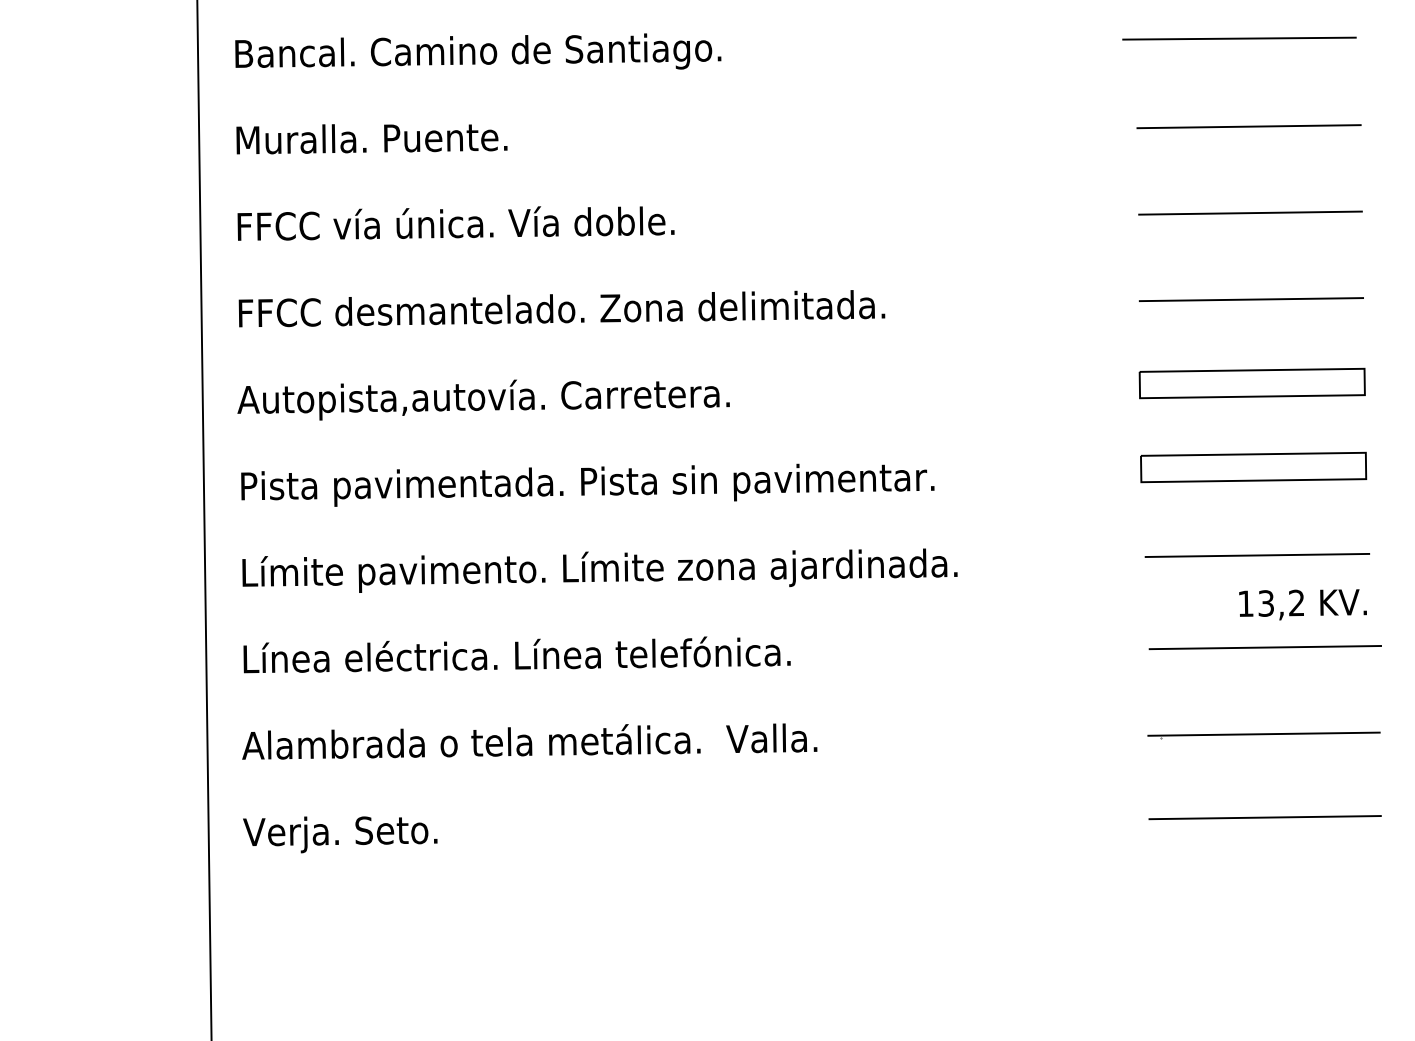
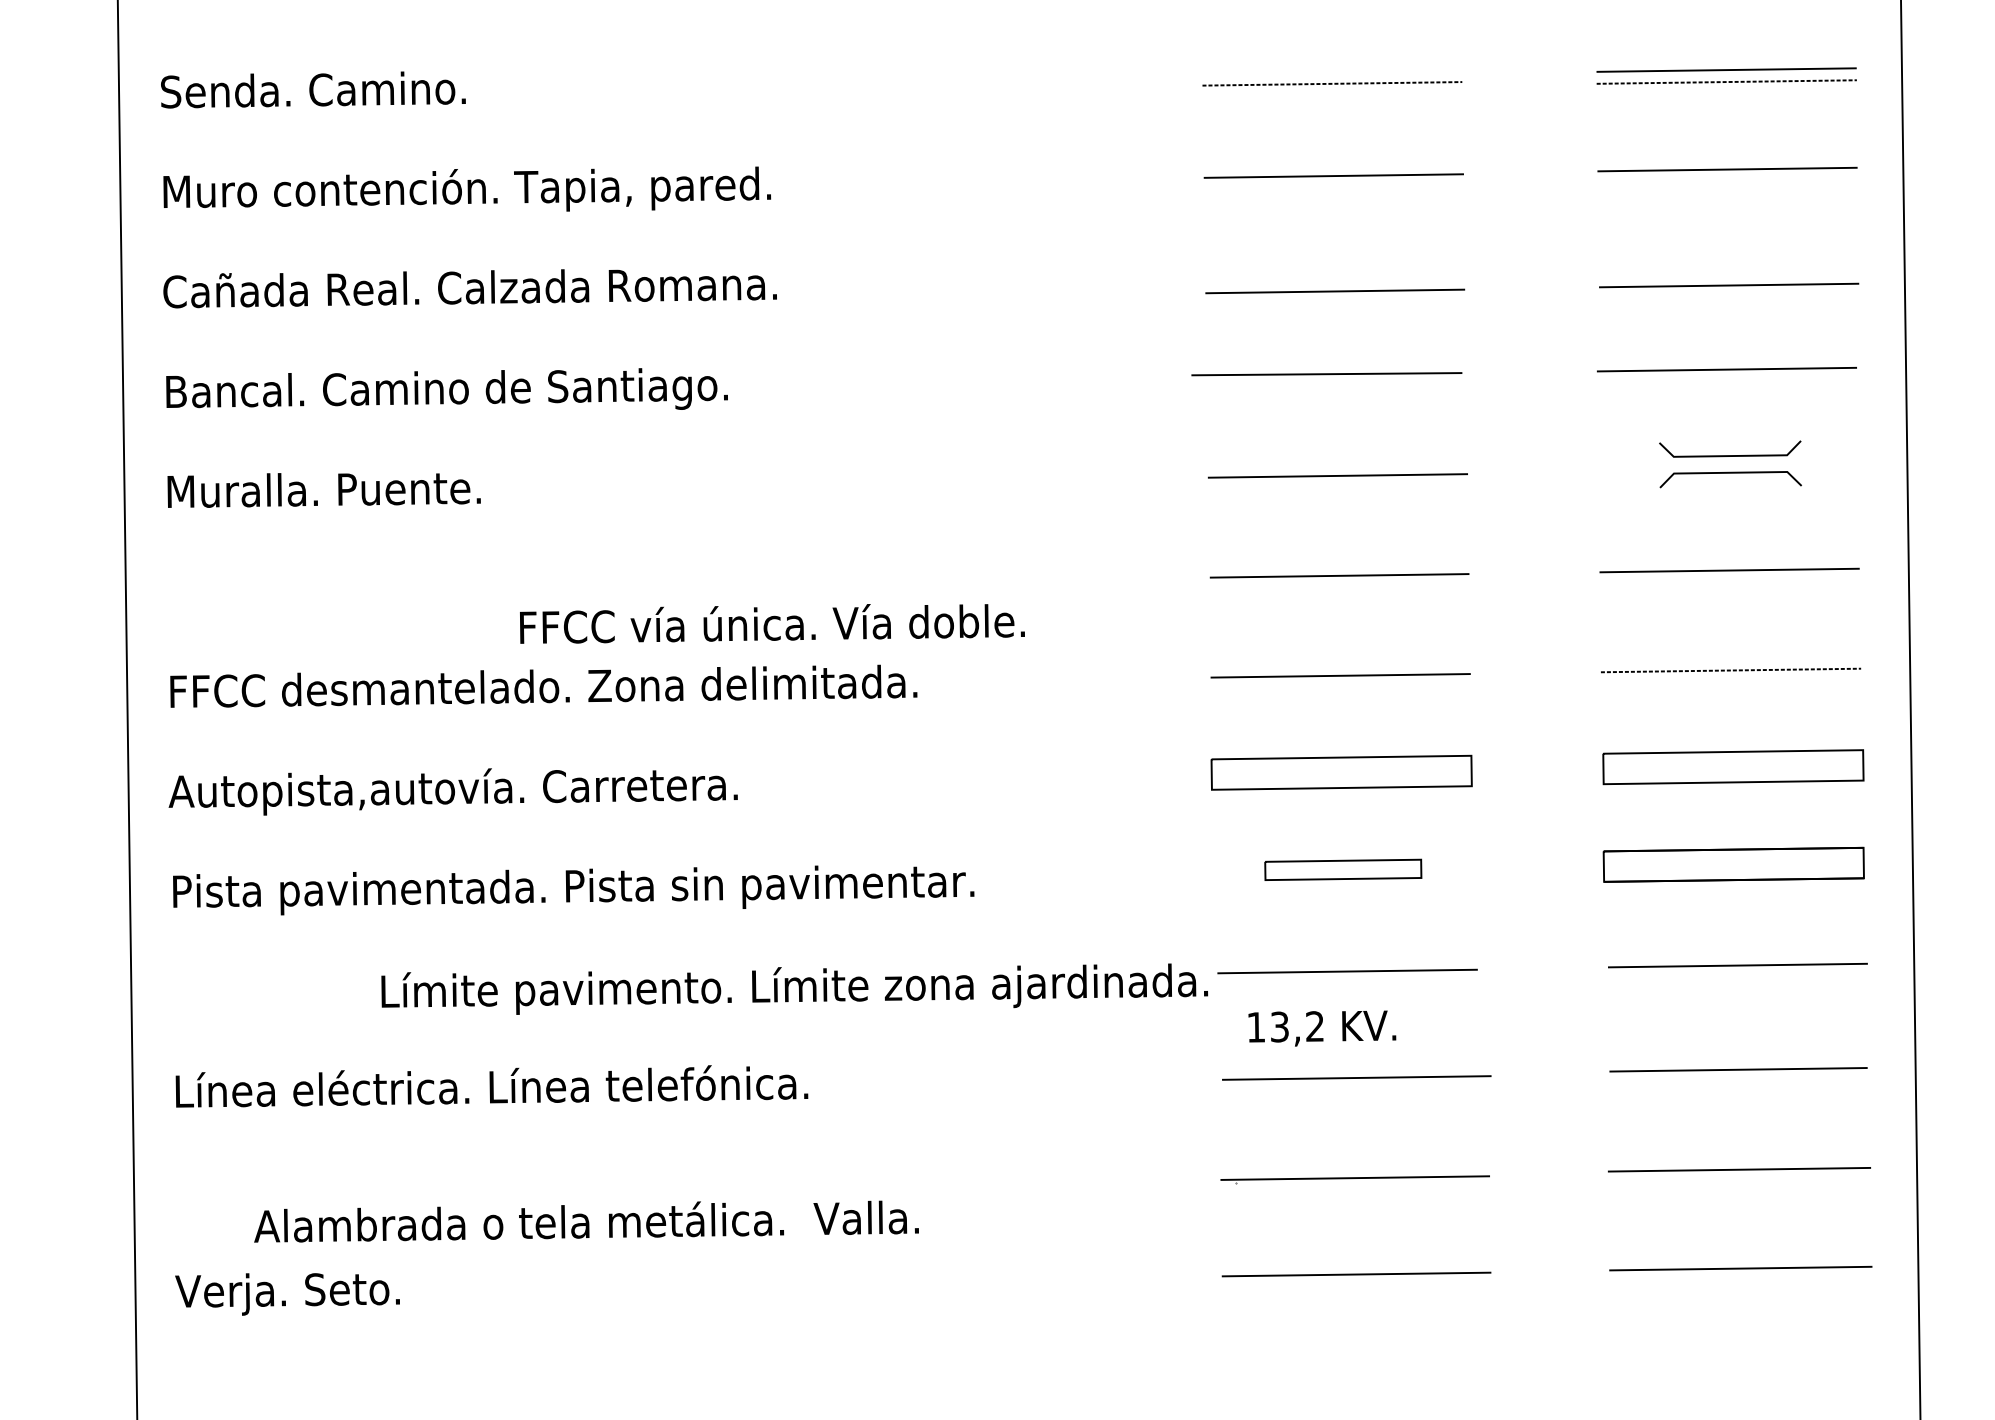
text: (456, 223) -> (772, 623), moved
part: (1253, 467) -> (1343, 869), size x0.6
text: (599, 570) -> (794, 988), moved
text: (1303, 604) -> (1322, 1028), moved
text: (529, 741) -> (586, 1221), moved

